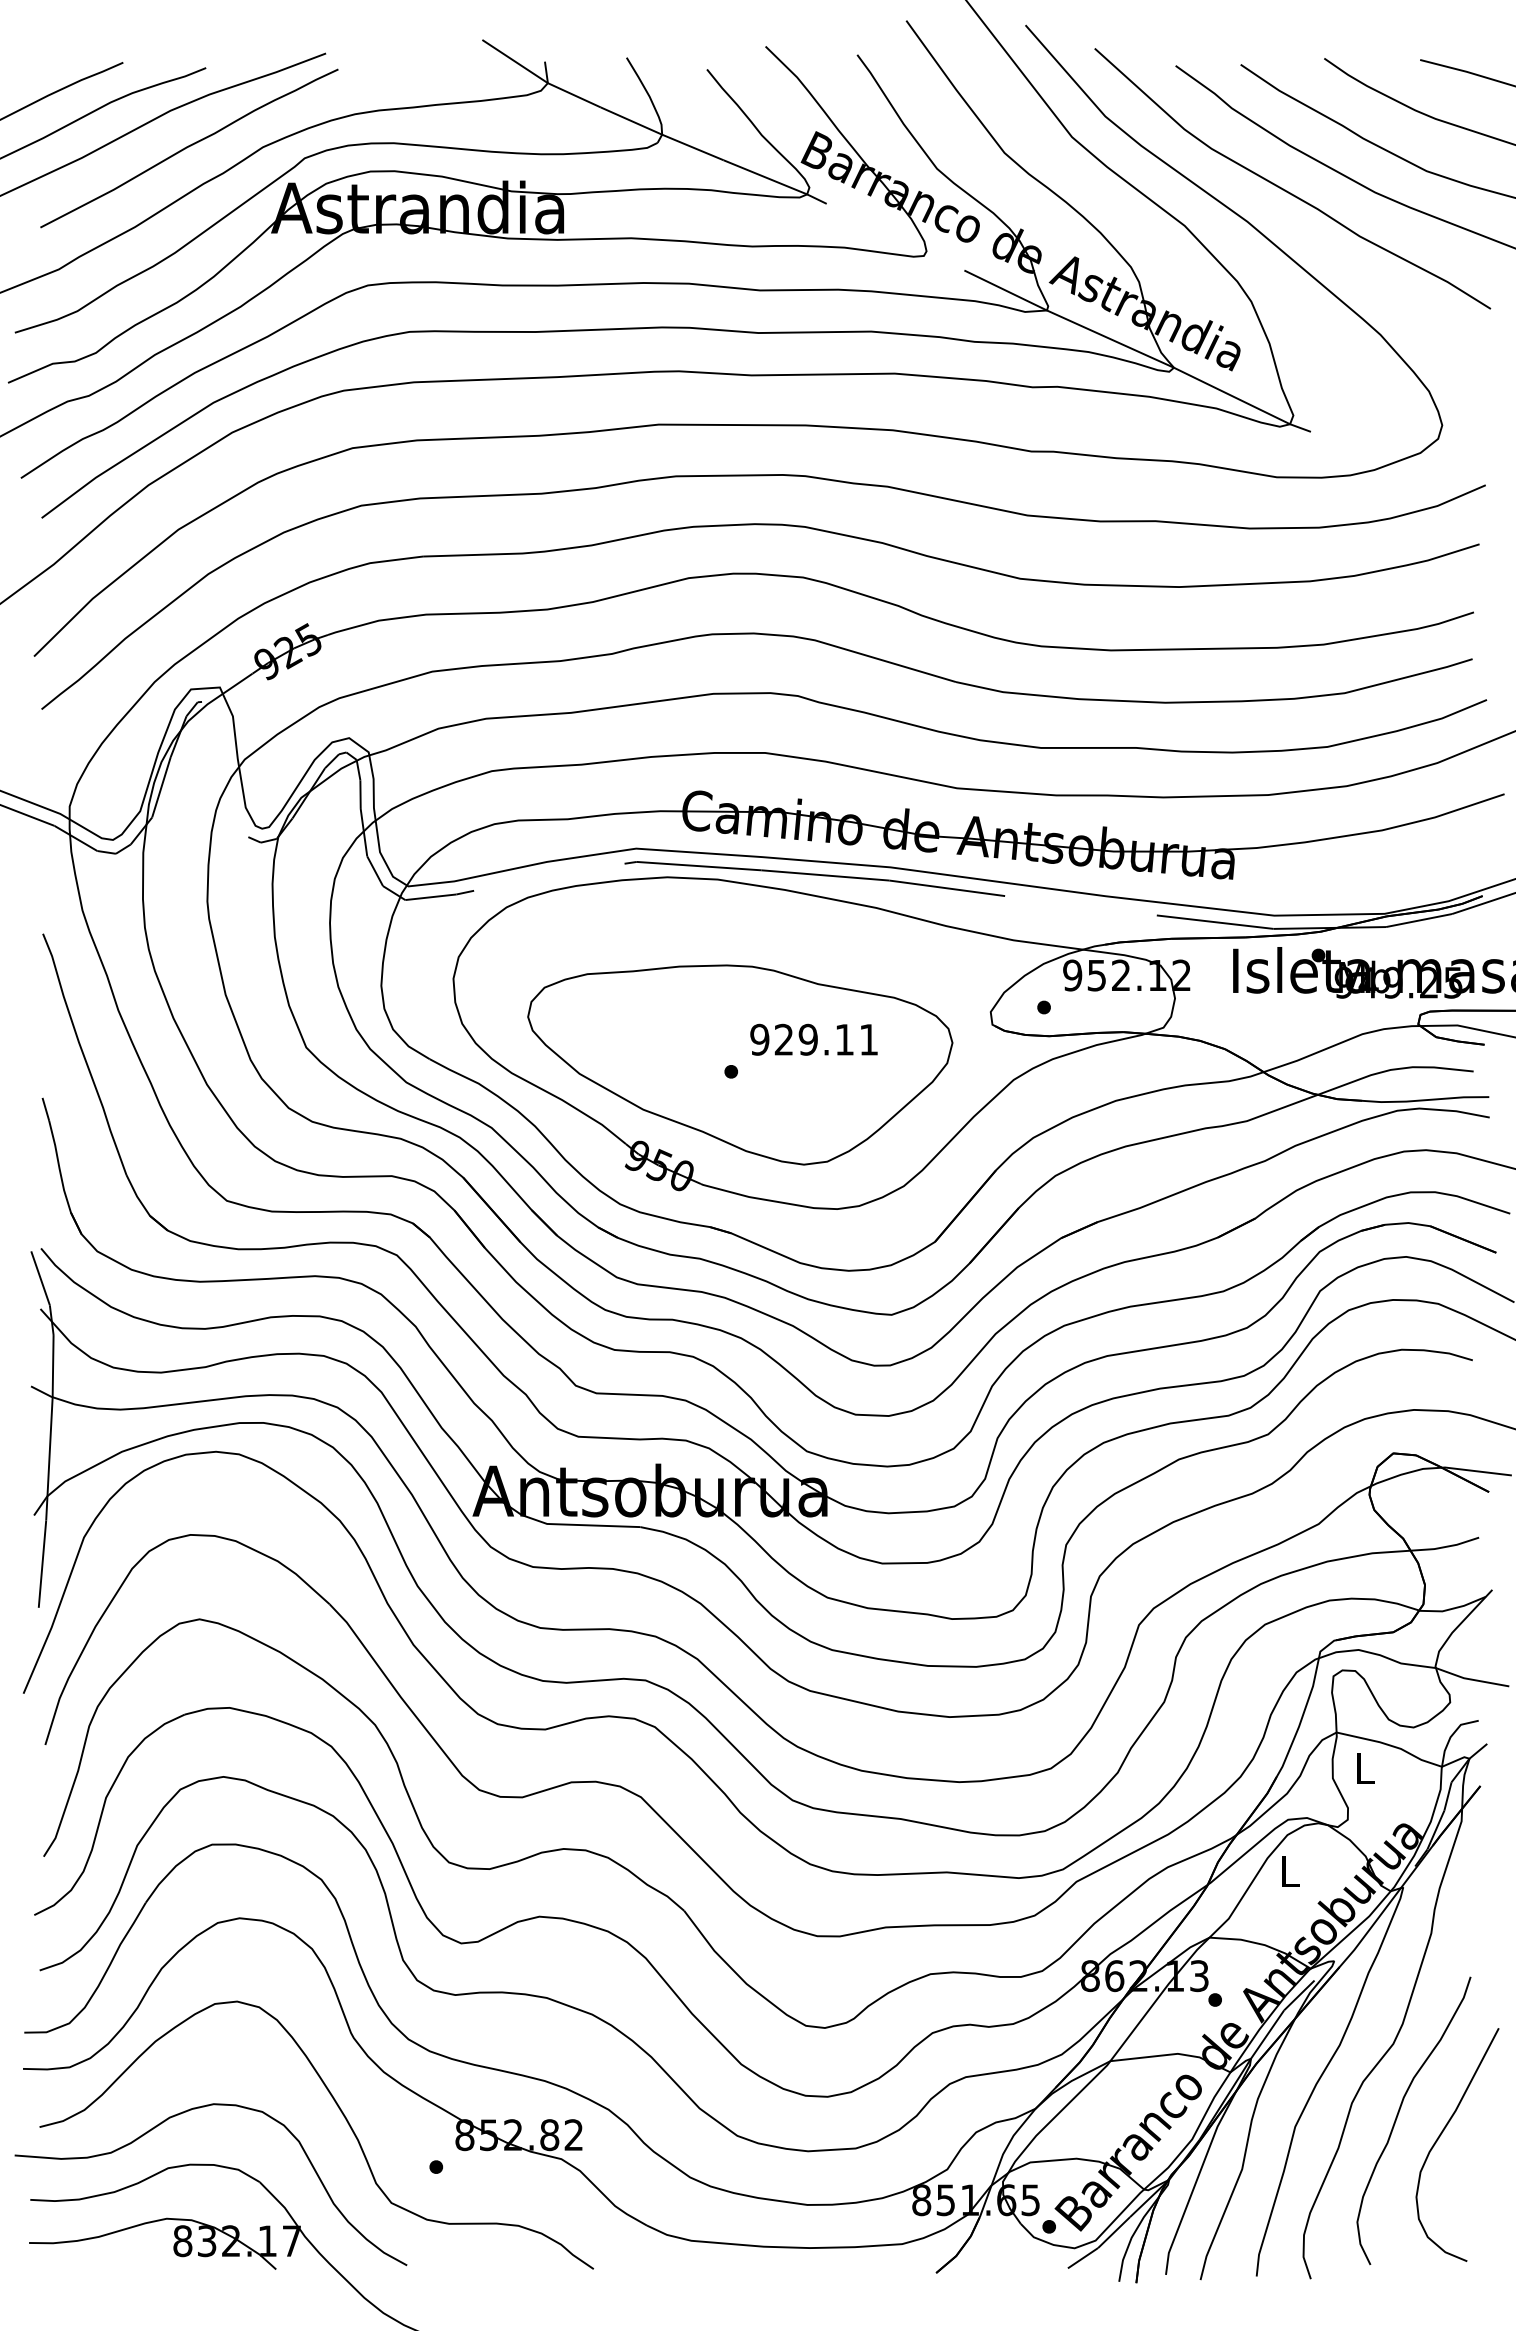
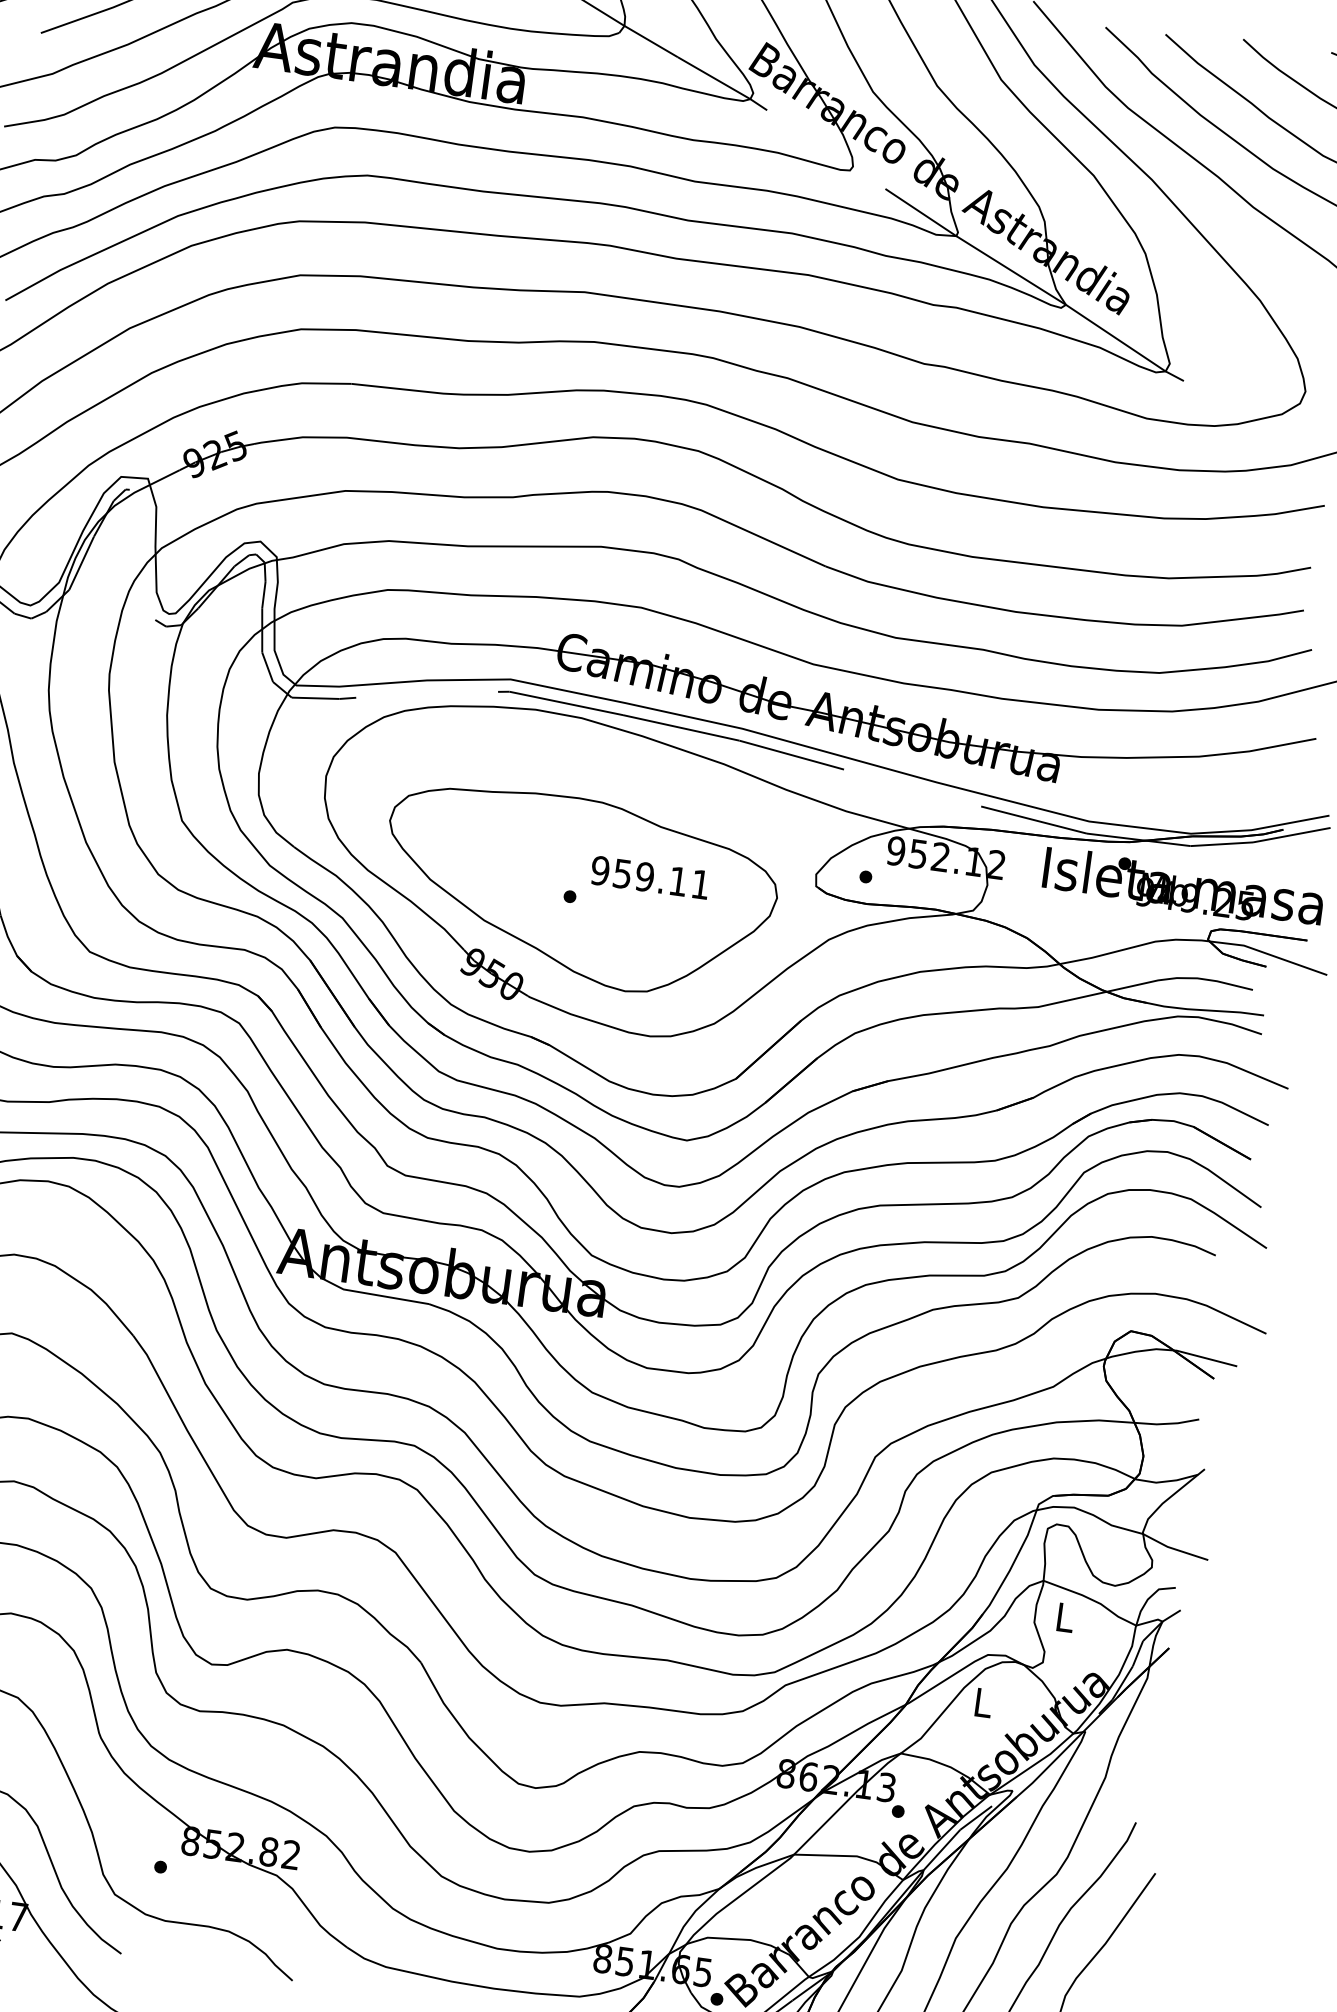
text: (783, 1039) -> (622, 873), 929.11 -> 959.11

